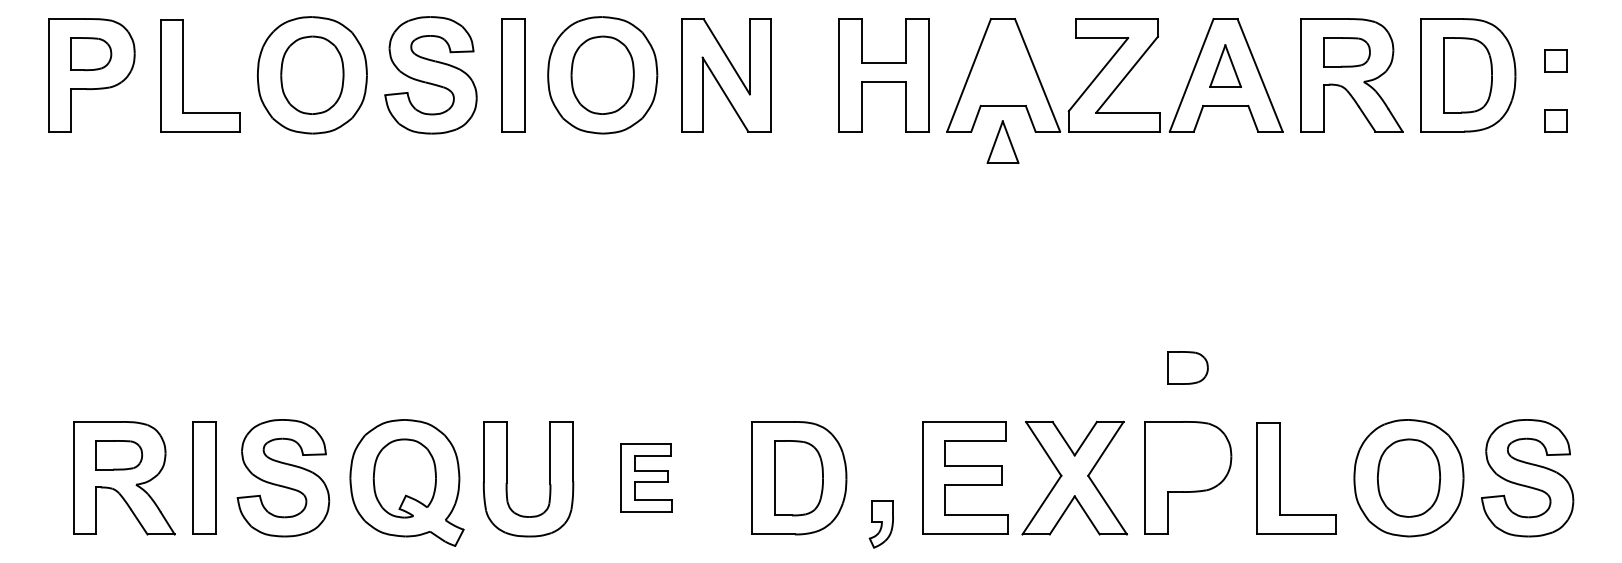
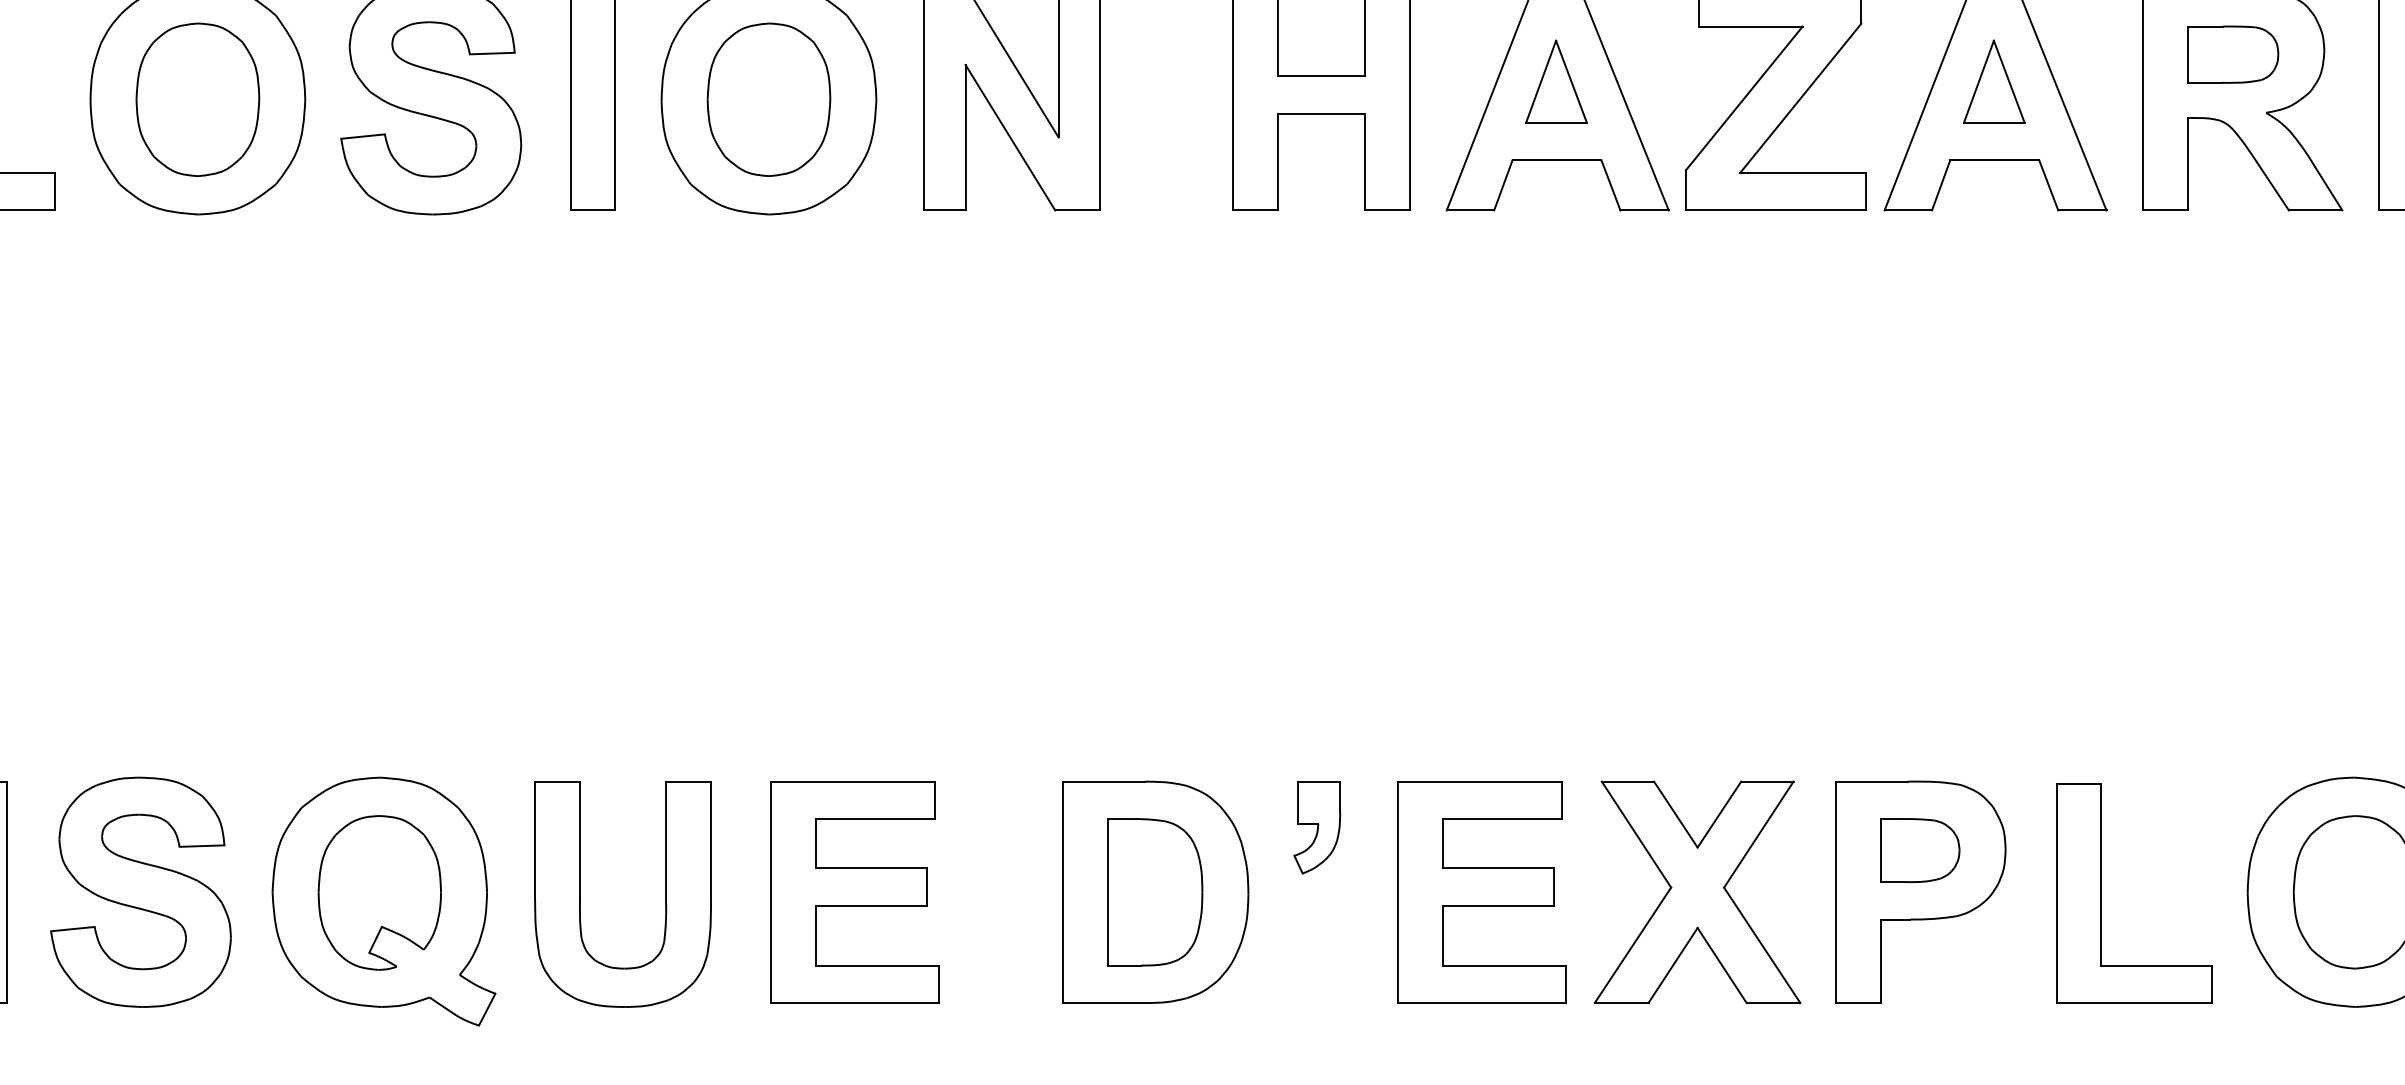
part: (1002, 141) -> (1555, 80), moved
part: (1187, 367) -> (1919, 849), moved
part: (646, 477) -> (855, 890), size x1.67
part: (880, 524) -> (1315, 827), moved

